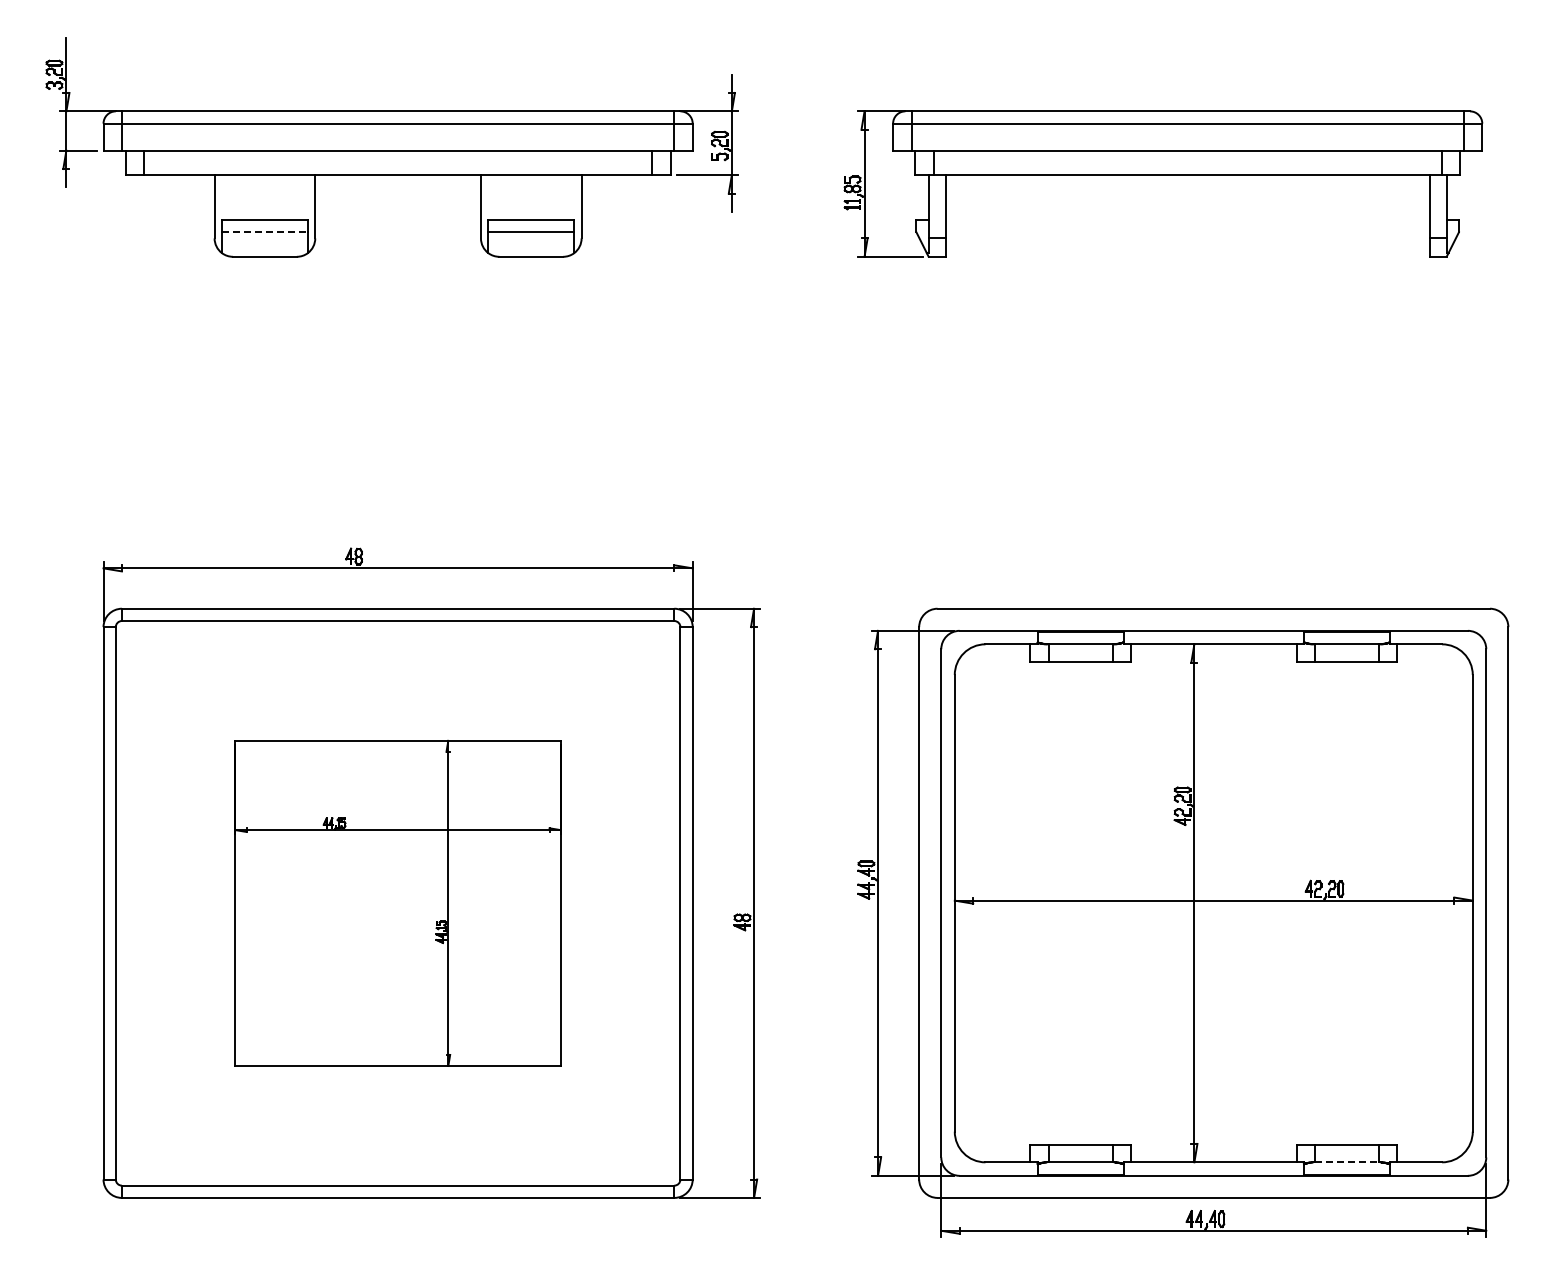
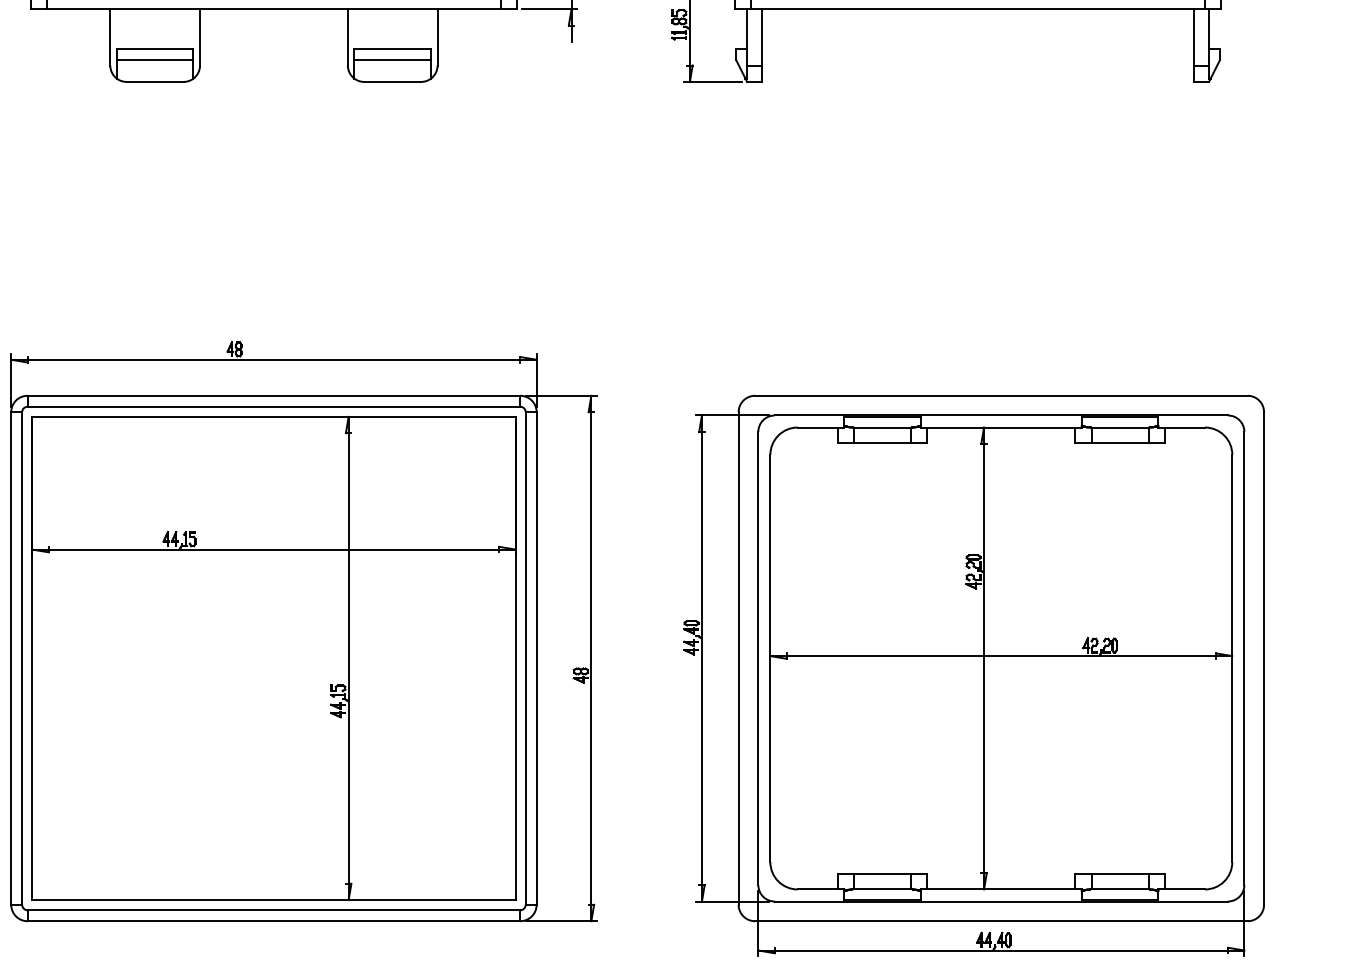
line: (264, 232) -> (154, 60), dashed -> solid
part: (397, 903) -> (273, 658), size x1.67
line: (1346, 1162) -> (1119, 889), dashed -> solid

